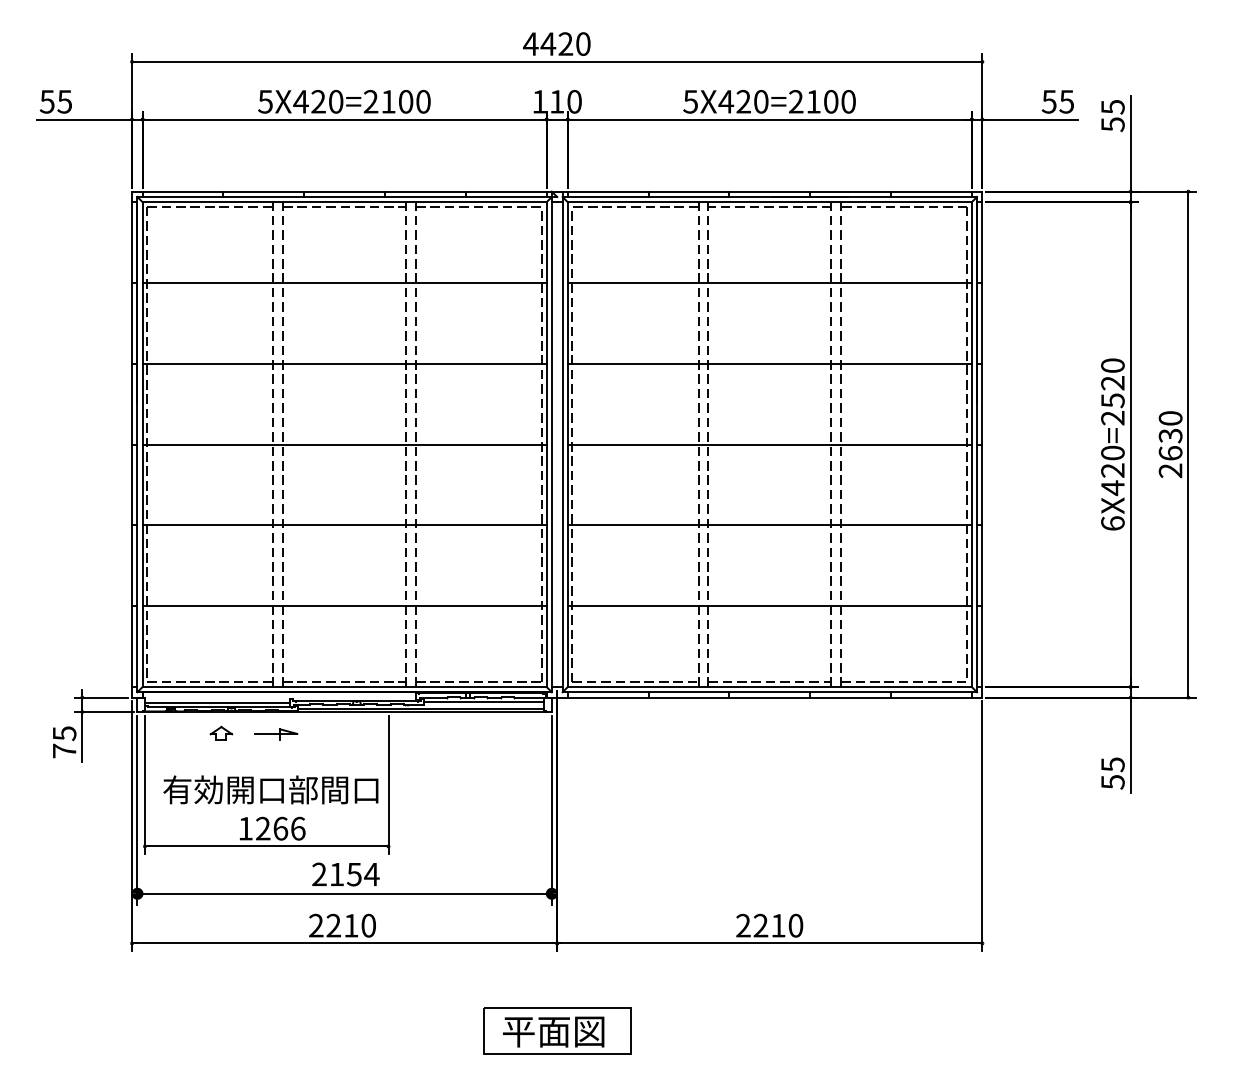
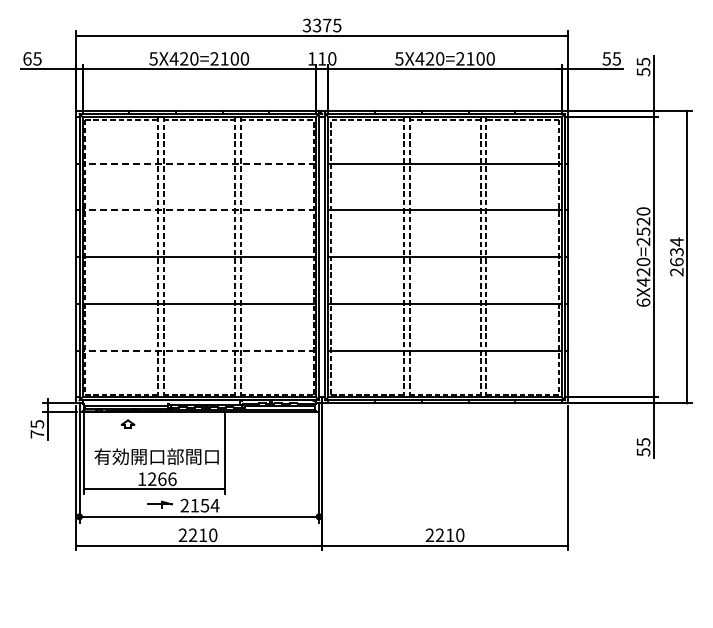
text: (555, 44) -> (321, 25), 4420 -> 3375
text: (47, 101) -> (27, 58), 55 -> 65
line: (344, 282) -> (199, 163), solid -> dashed
line: (344, 363) -> (199, 210), solid -> dashed
text: (1169, 417) -> (676, 241), 2630 -> 2634
line: (344, 606) -> (199, 350), solid -> dashed
part: (275, 734) -> (159, 504), moved
part: (557, 1029) -> (322, 595), removed

